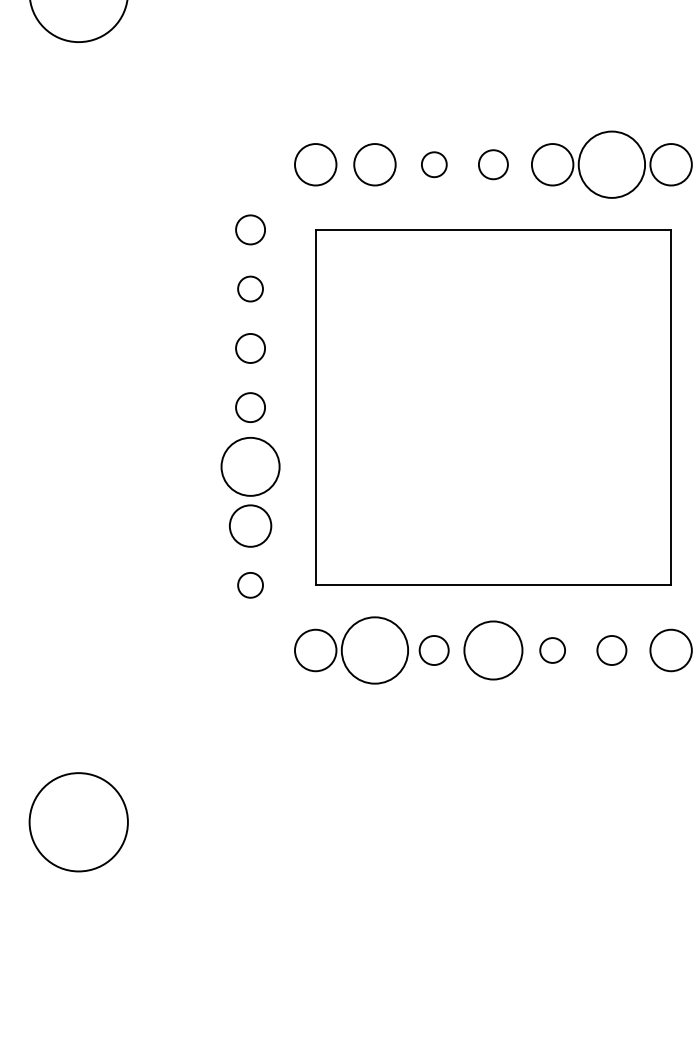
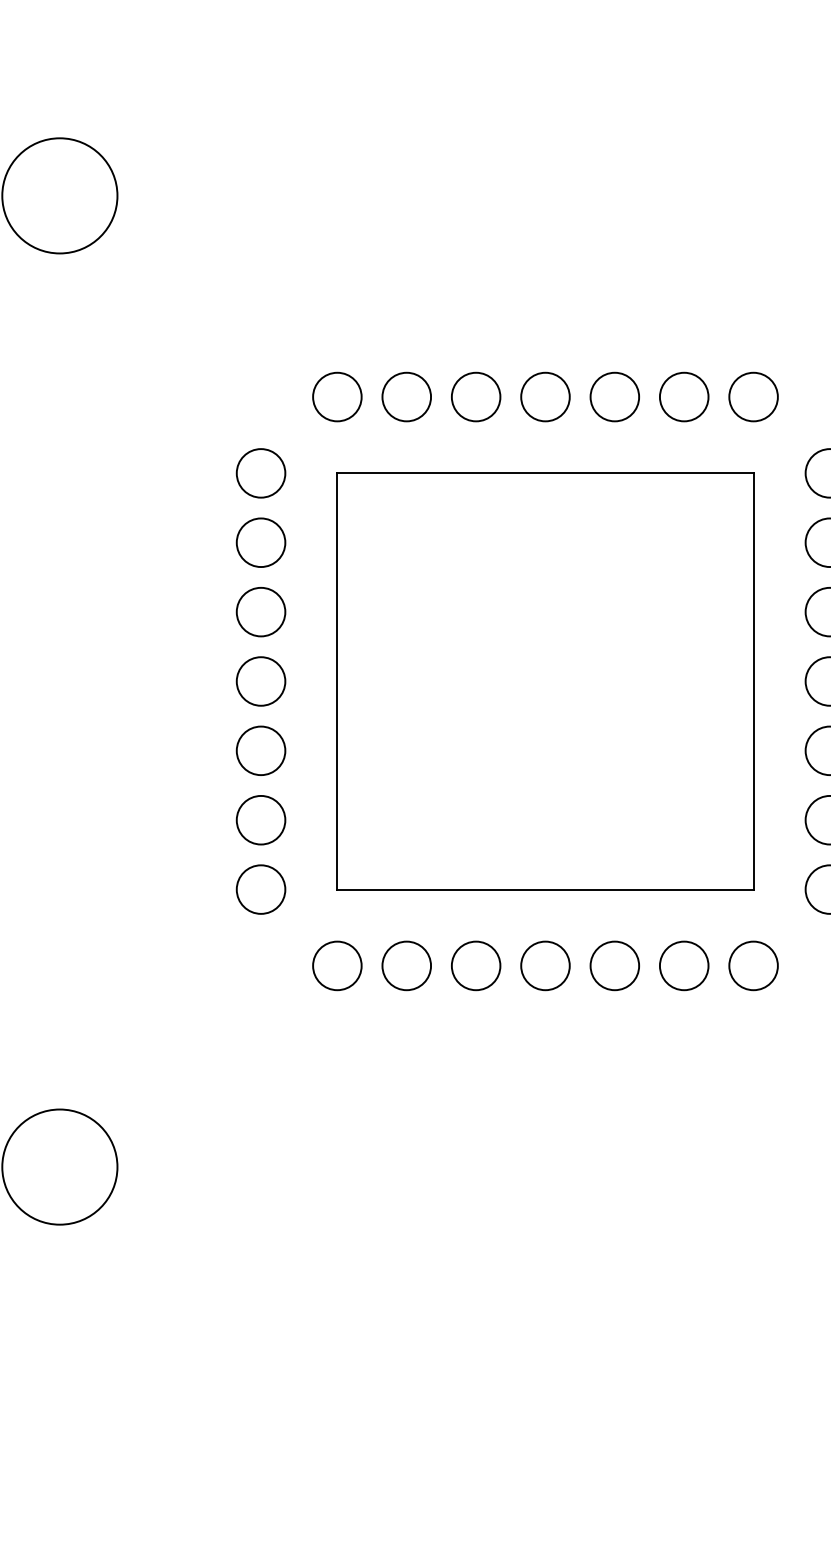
circle: (434, 164) -> (476, 396), size x1.67
circle: (493, 164) -> (545, 396), size x1.43
circle: (611, 164) -> (683, 396), size x0.62
circle: (250, 230) -> (260, 473), size x1.43
circle: (250, 288) -> (260, 542), size x1.67
circle: (250, 348) -> (260, 612), size x1.43
circle: (250, 407) -> (260, 681), size x1.43
circle: (250, 466) -> (260, 750), size x0.71
circle: (250, 585) -> (260, 889), size x1.67
circle: (374, 650) -> (406, 965), size x0.62
circle: (433, 650) -> (475, 965), size x1.43
circle: (493, 650) -> (545, 965), size x0.71
circle: (552, 650) -> (614, 965), size x1.67
circle: (611, 650) -> (683, 965), size x1.43

